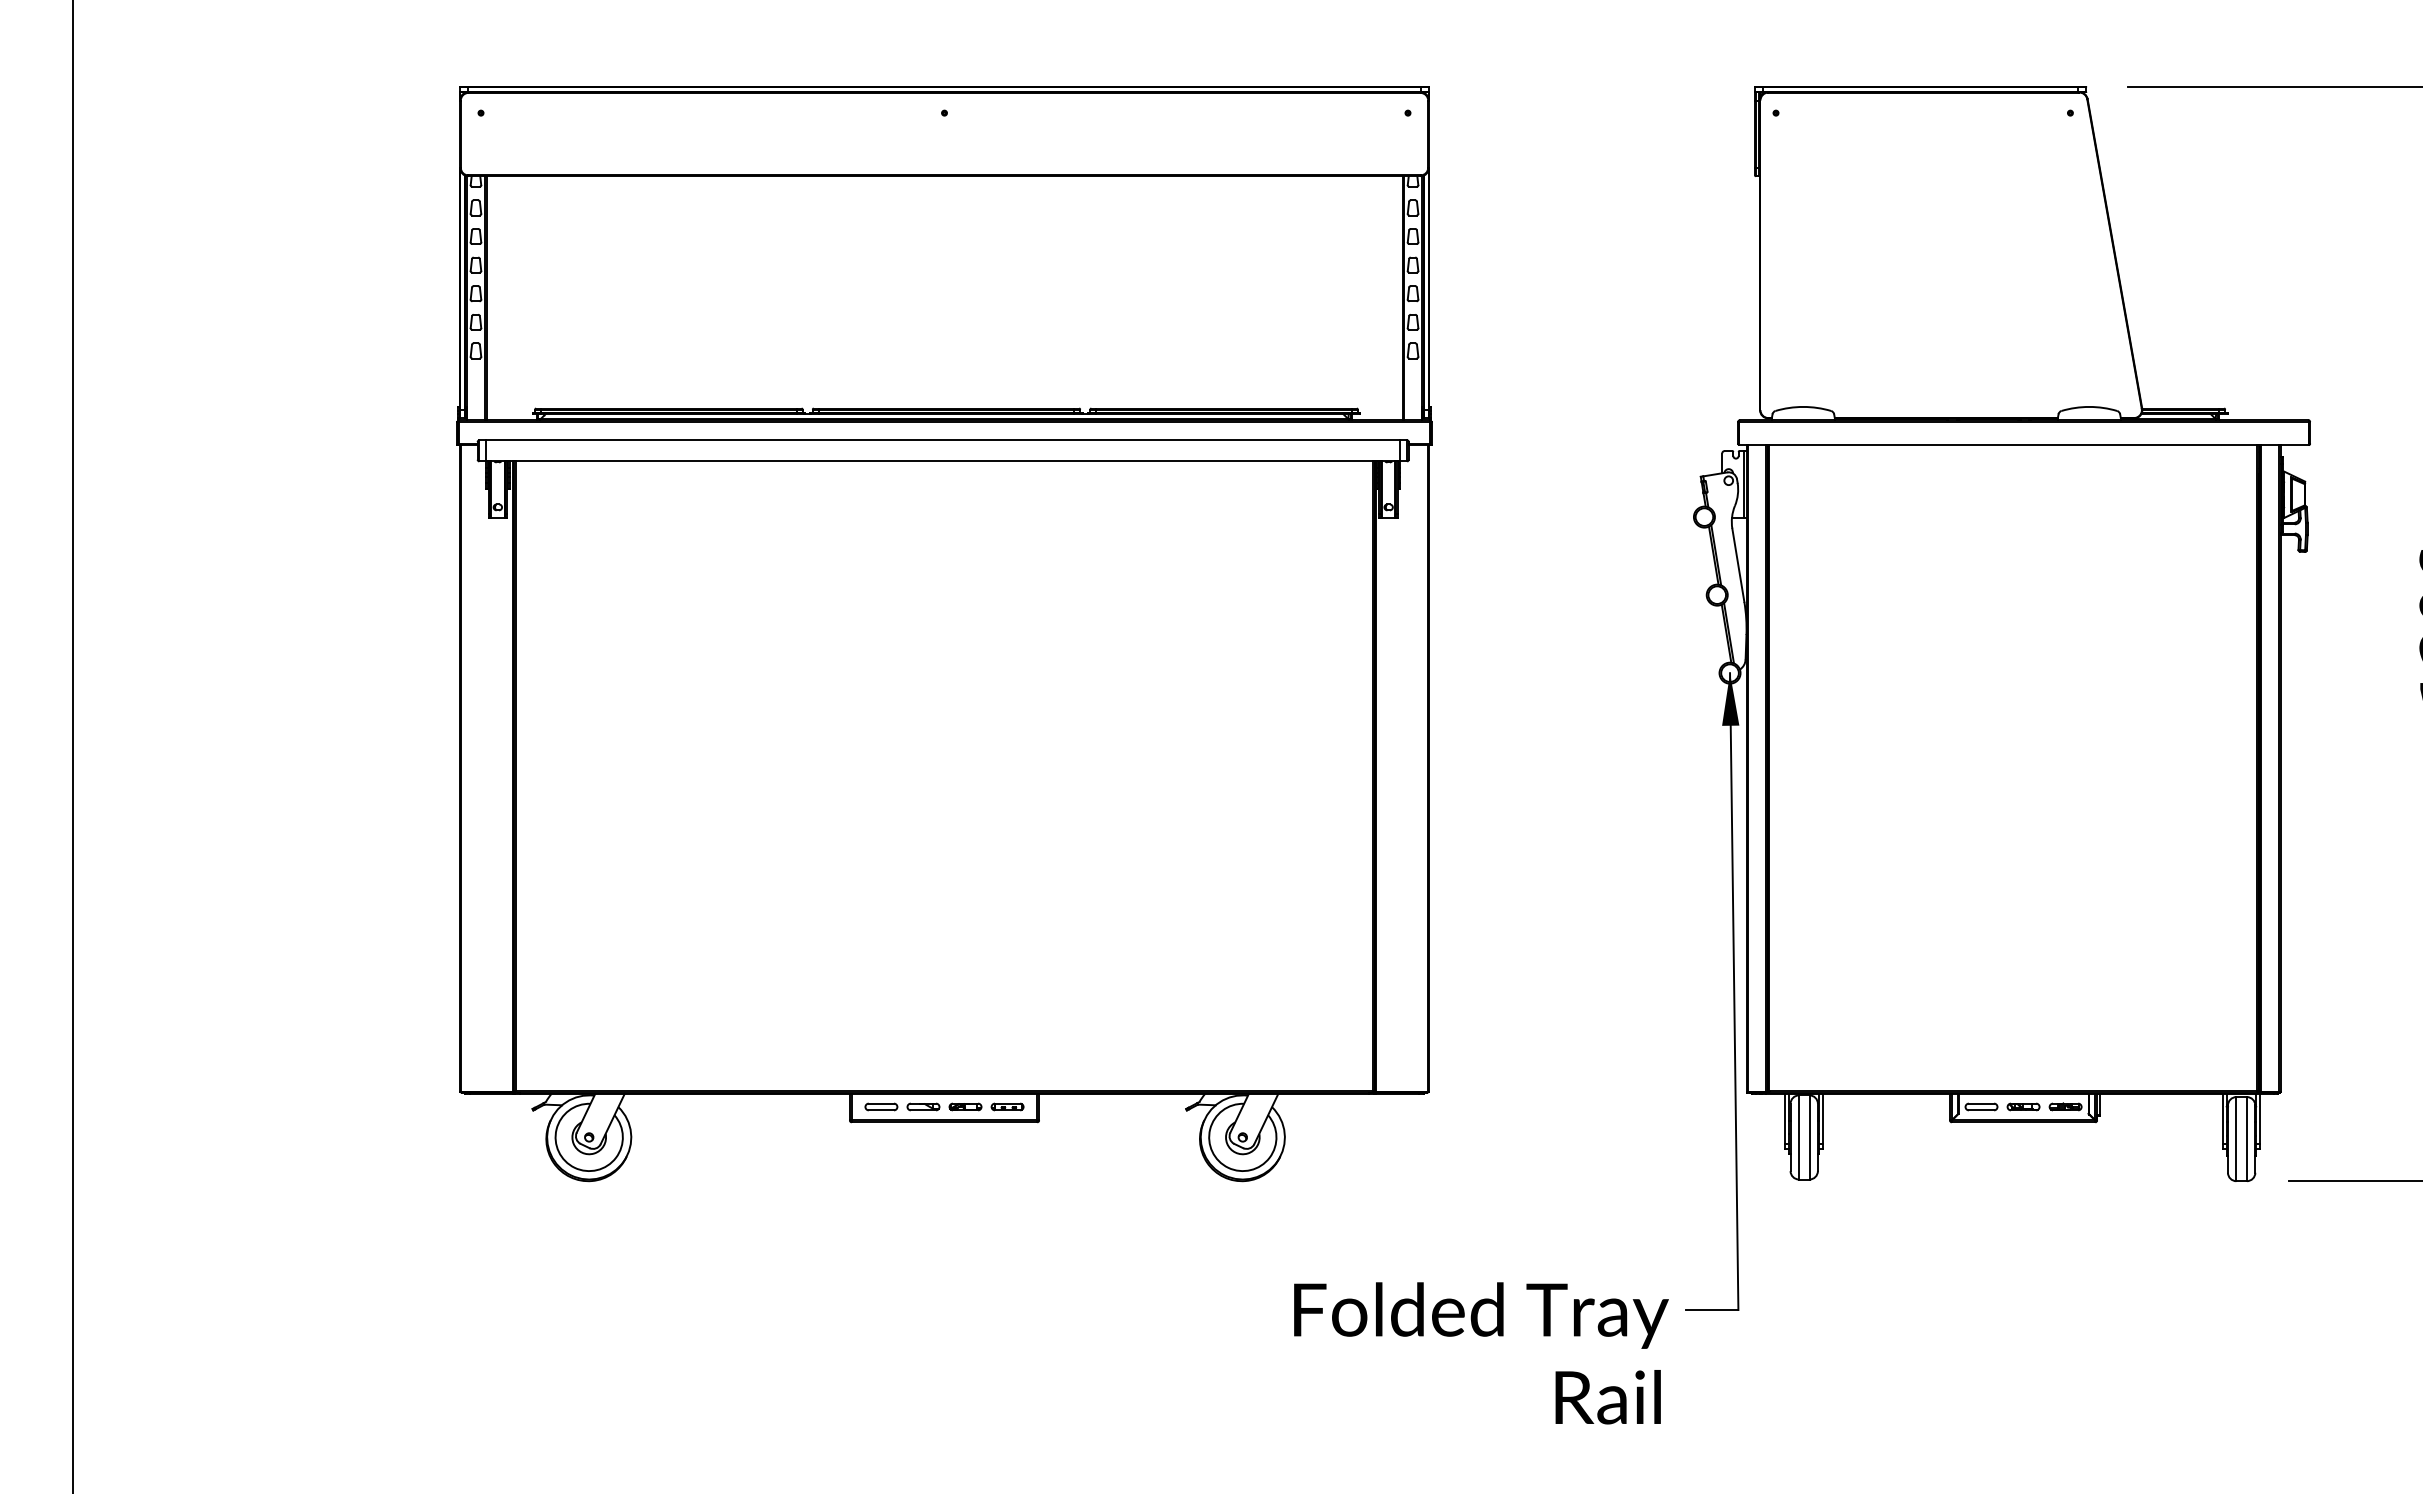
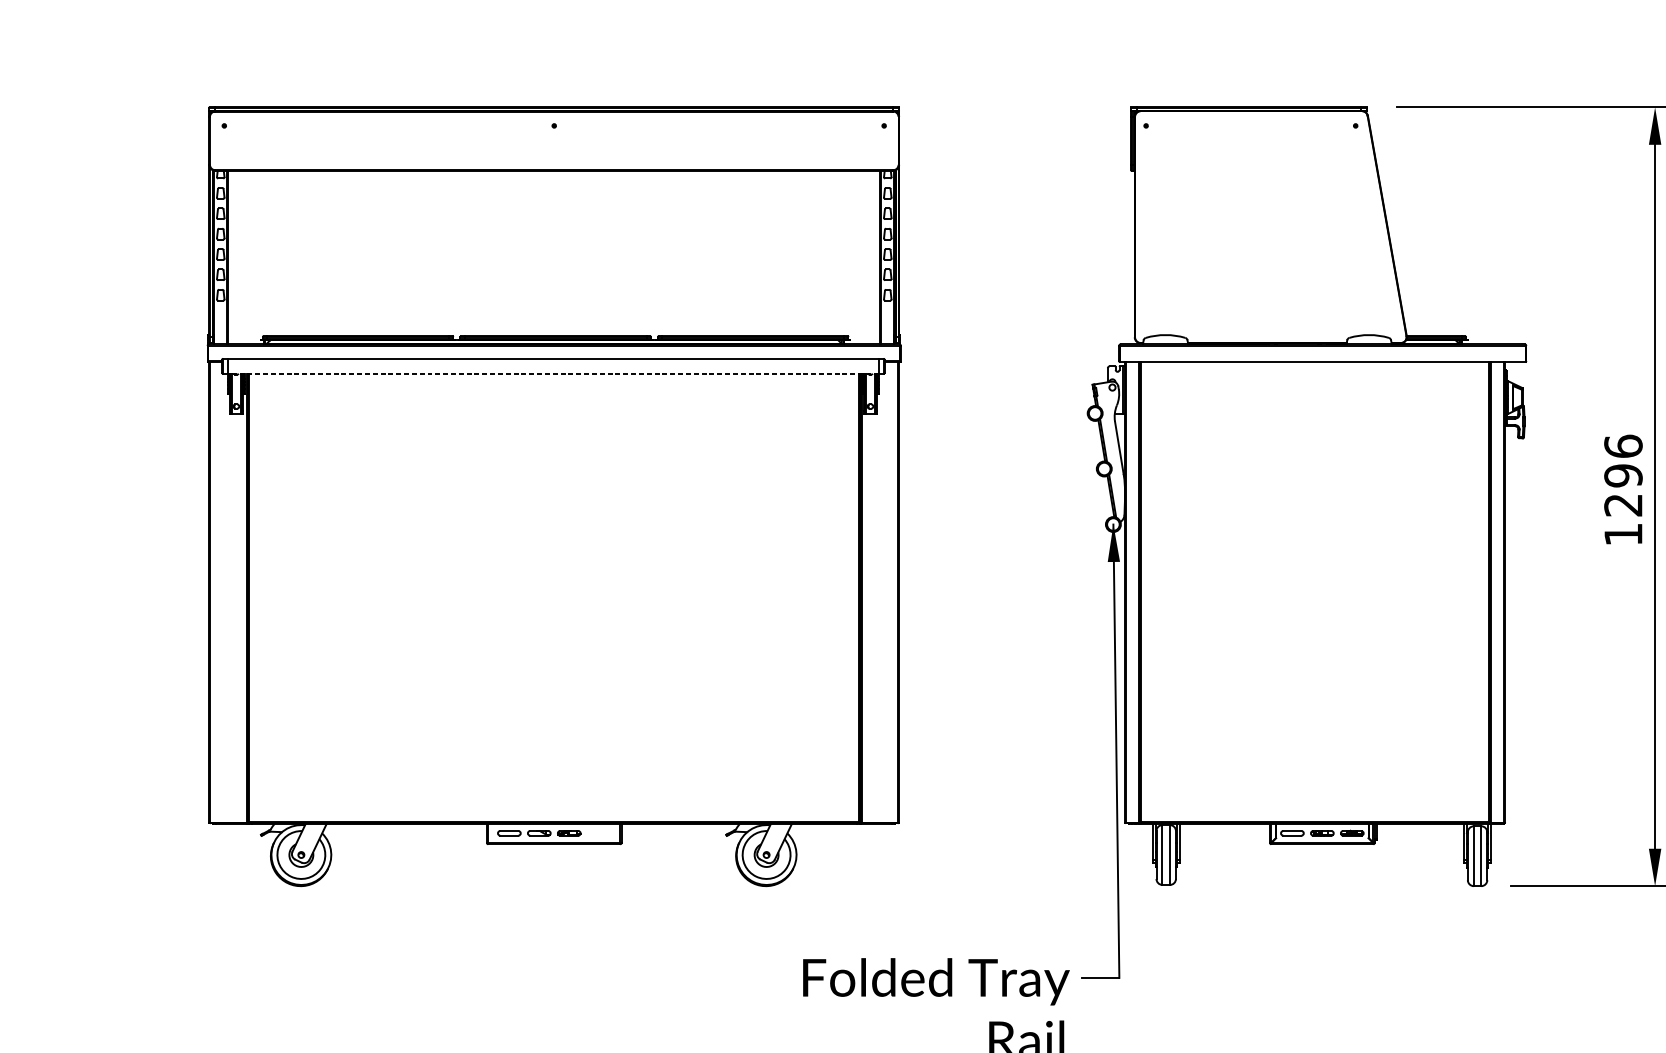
line: (942, 461) -> (552, 373), solid -> dashed
part: (1007, 1106) -> (599, 832), removed

